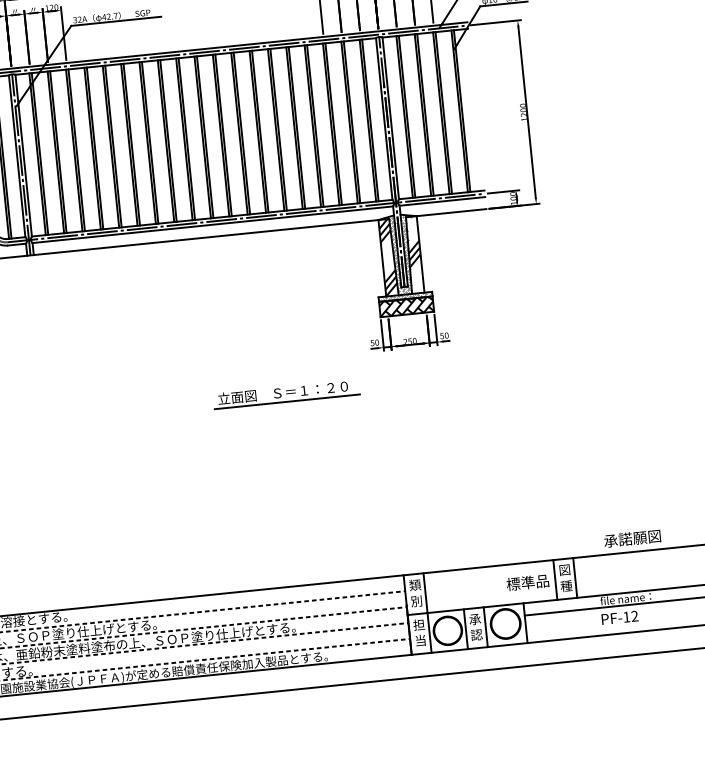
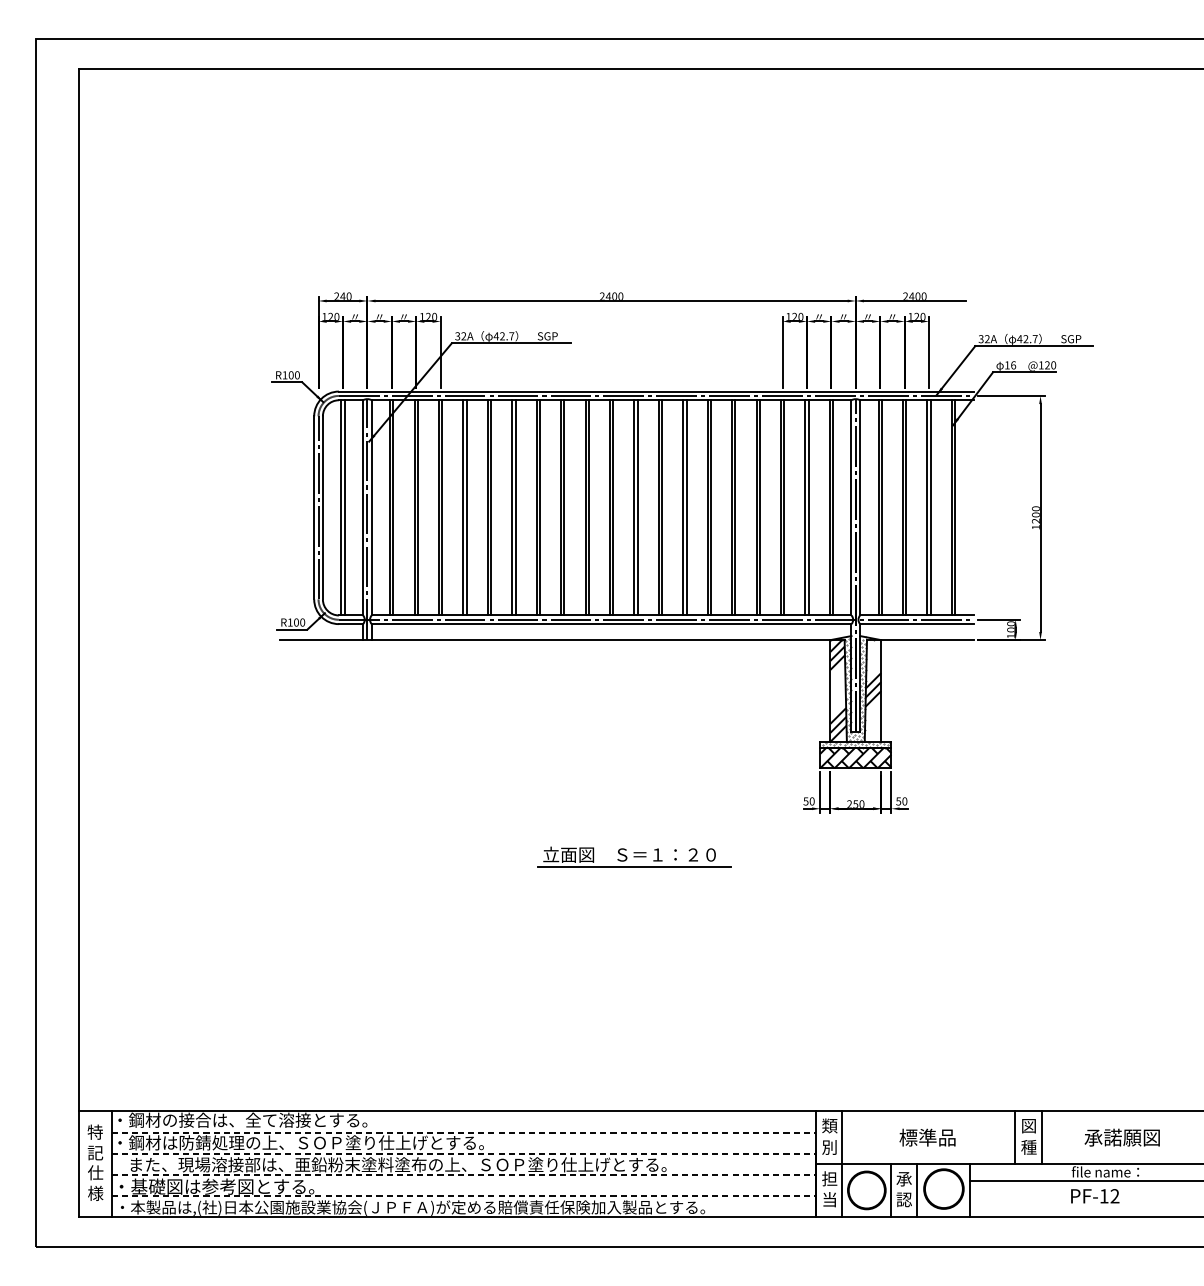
part: (286, 393) -> (634, 856), moved
text: (631, 538) -> (1121, 1137), moved
text: (527, 582) -> (927, 1137), moved

